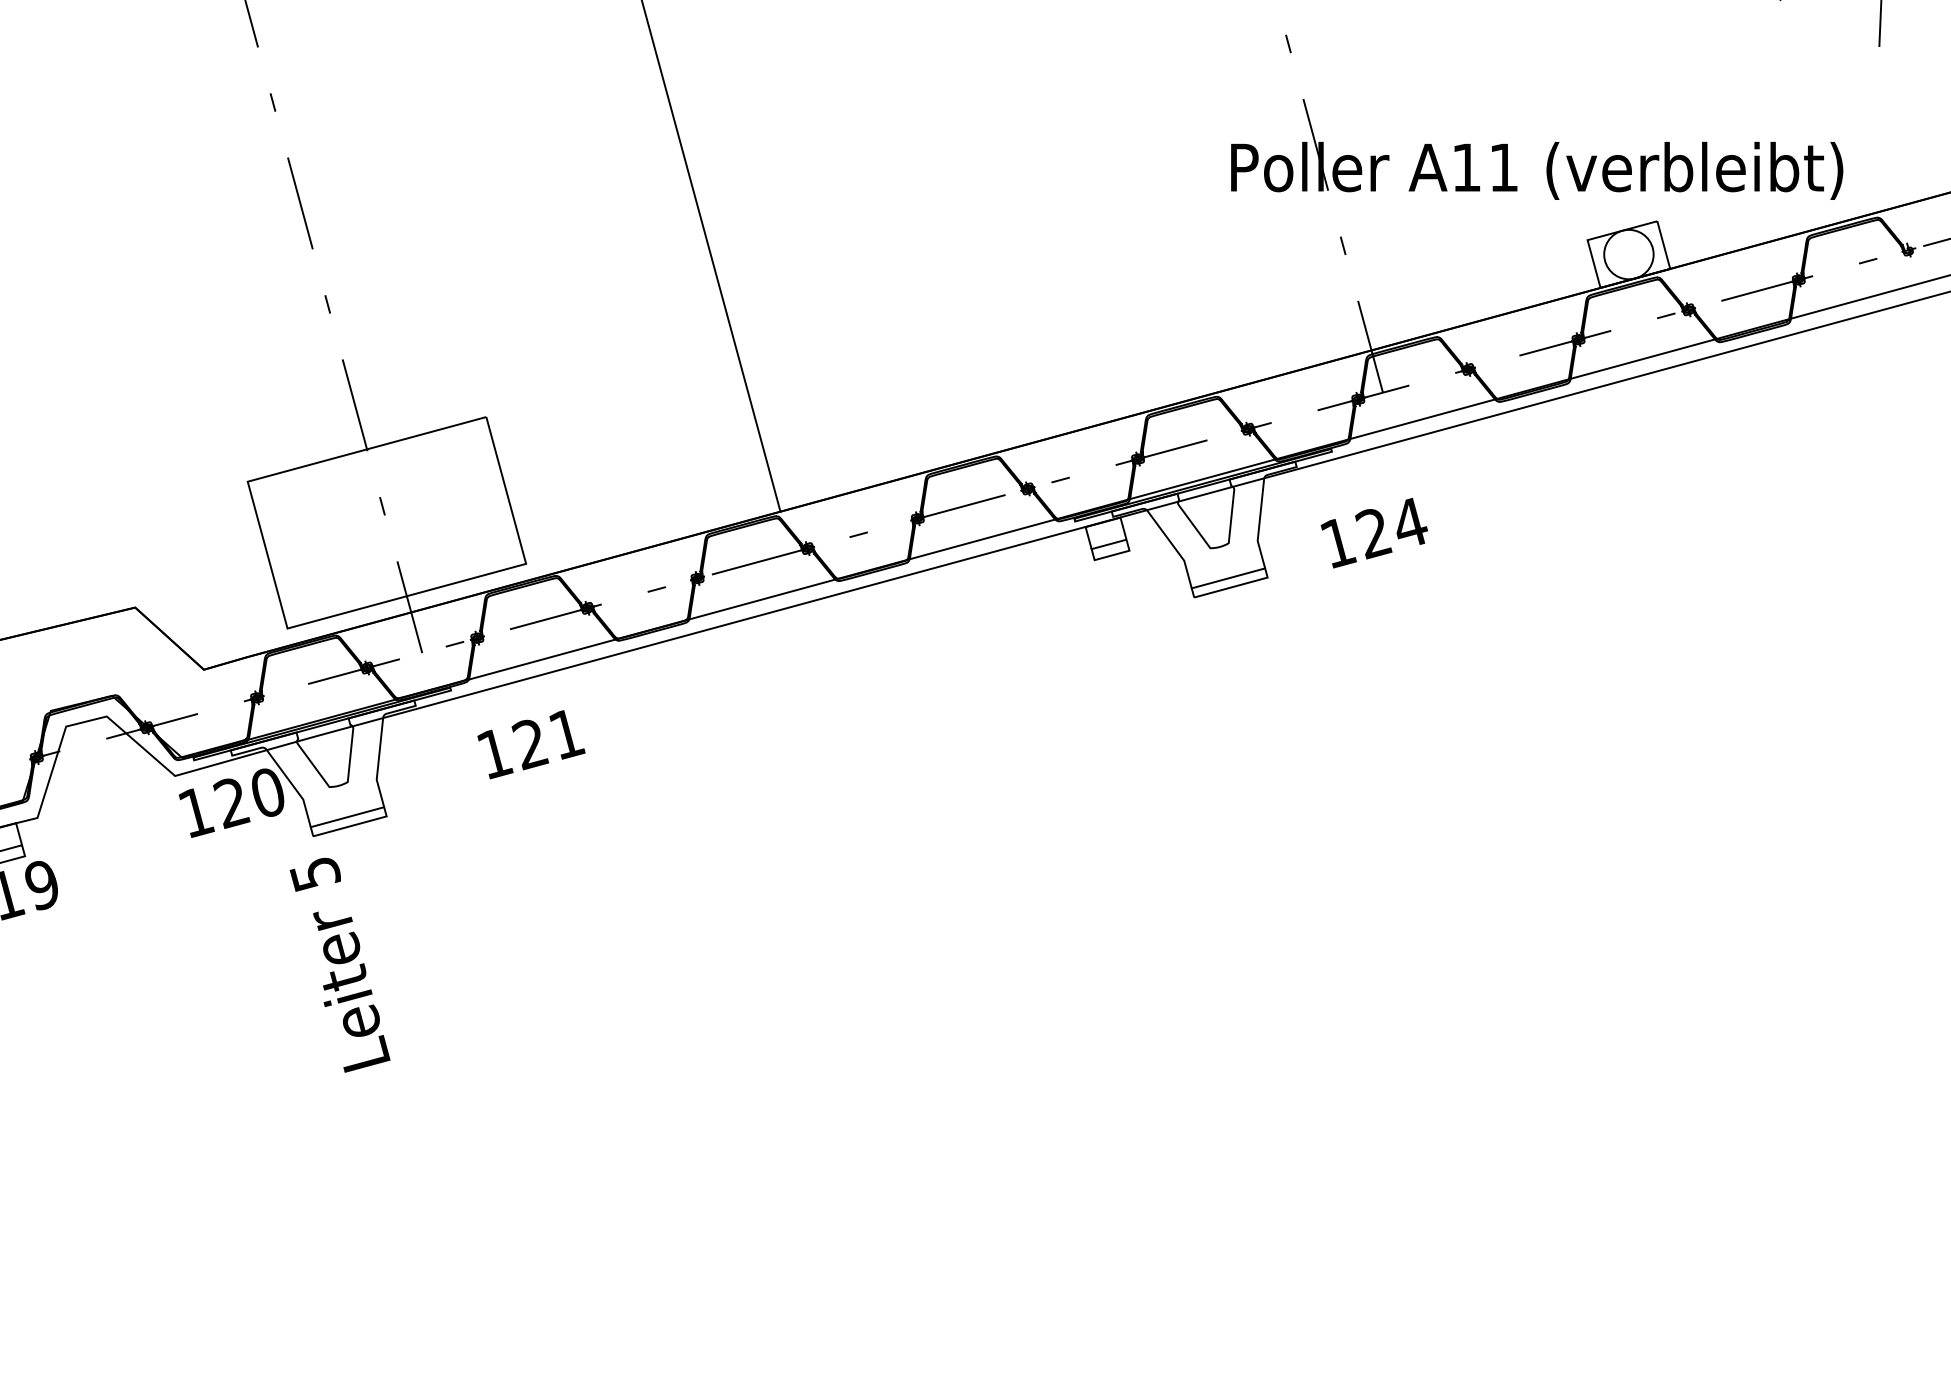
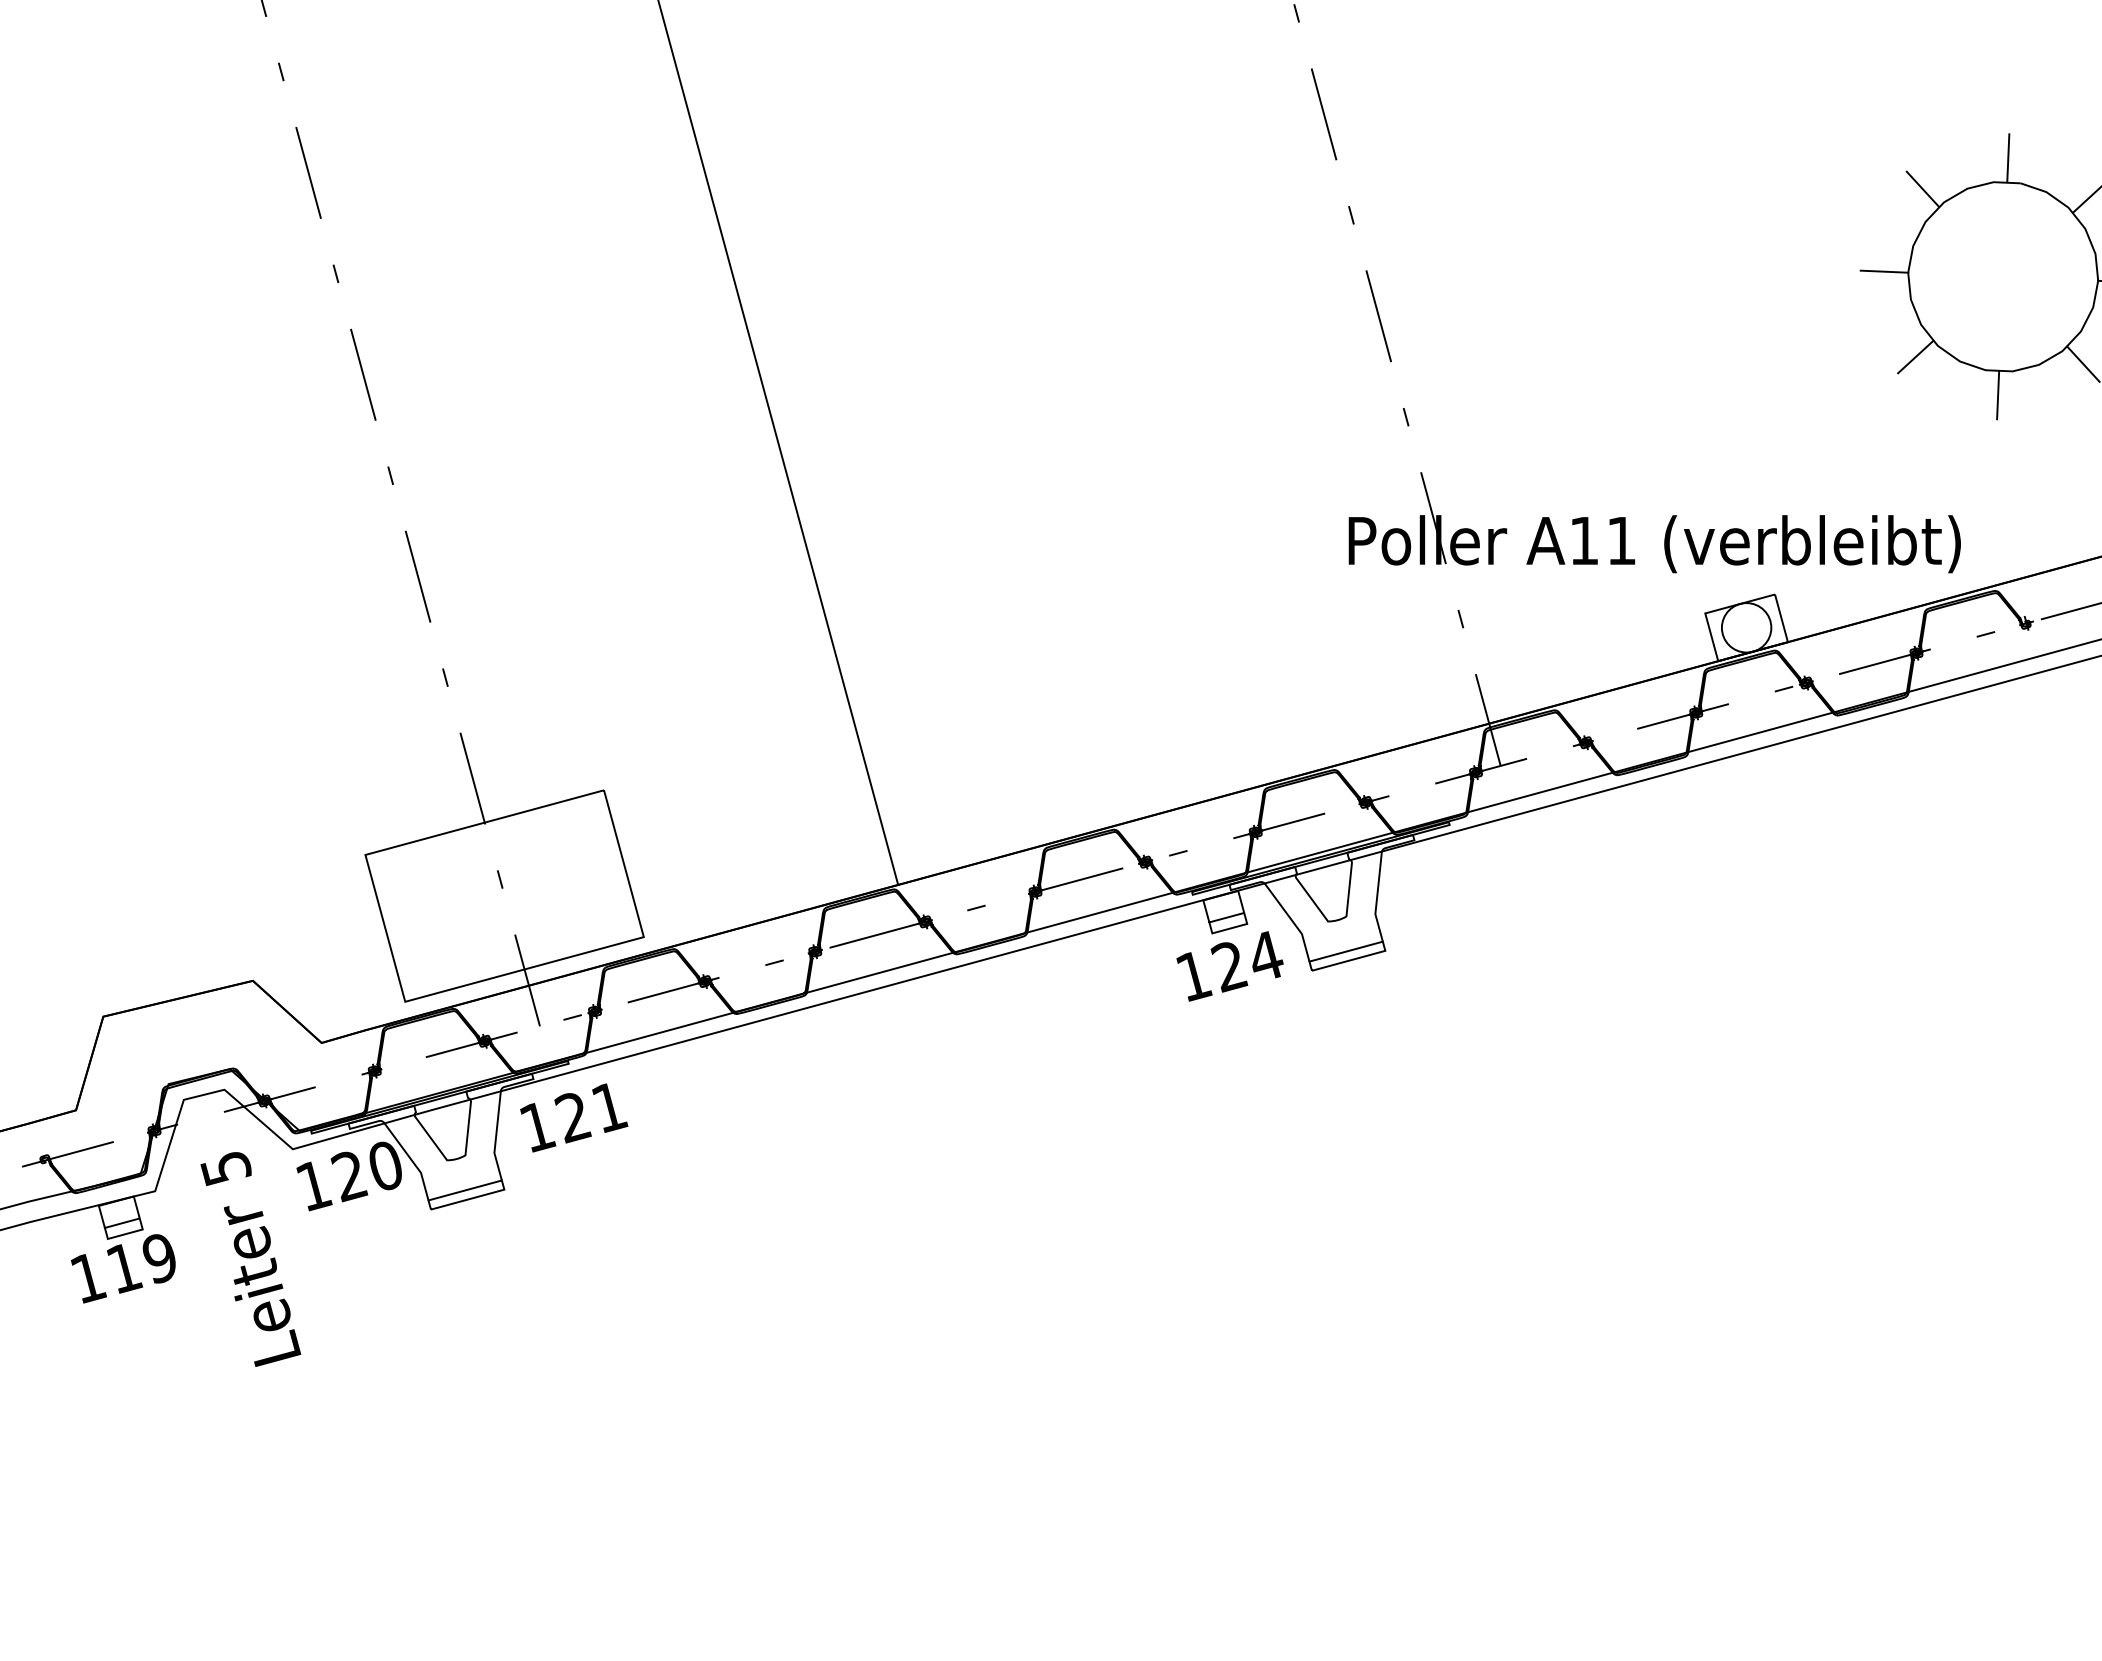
text: (1373, 533) -> (1229, 966), moved
text: (531, 744) -> (574, 1117), moved
text: (339, 965) -> (250, 1259), moved

